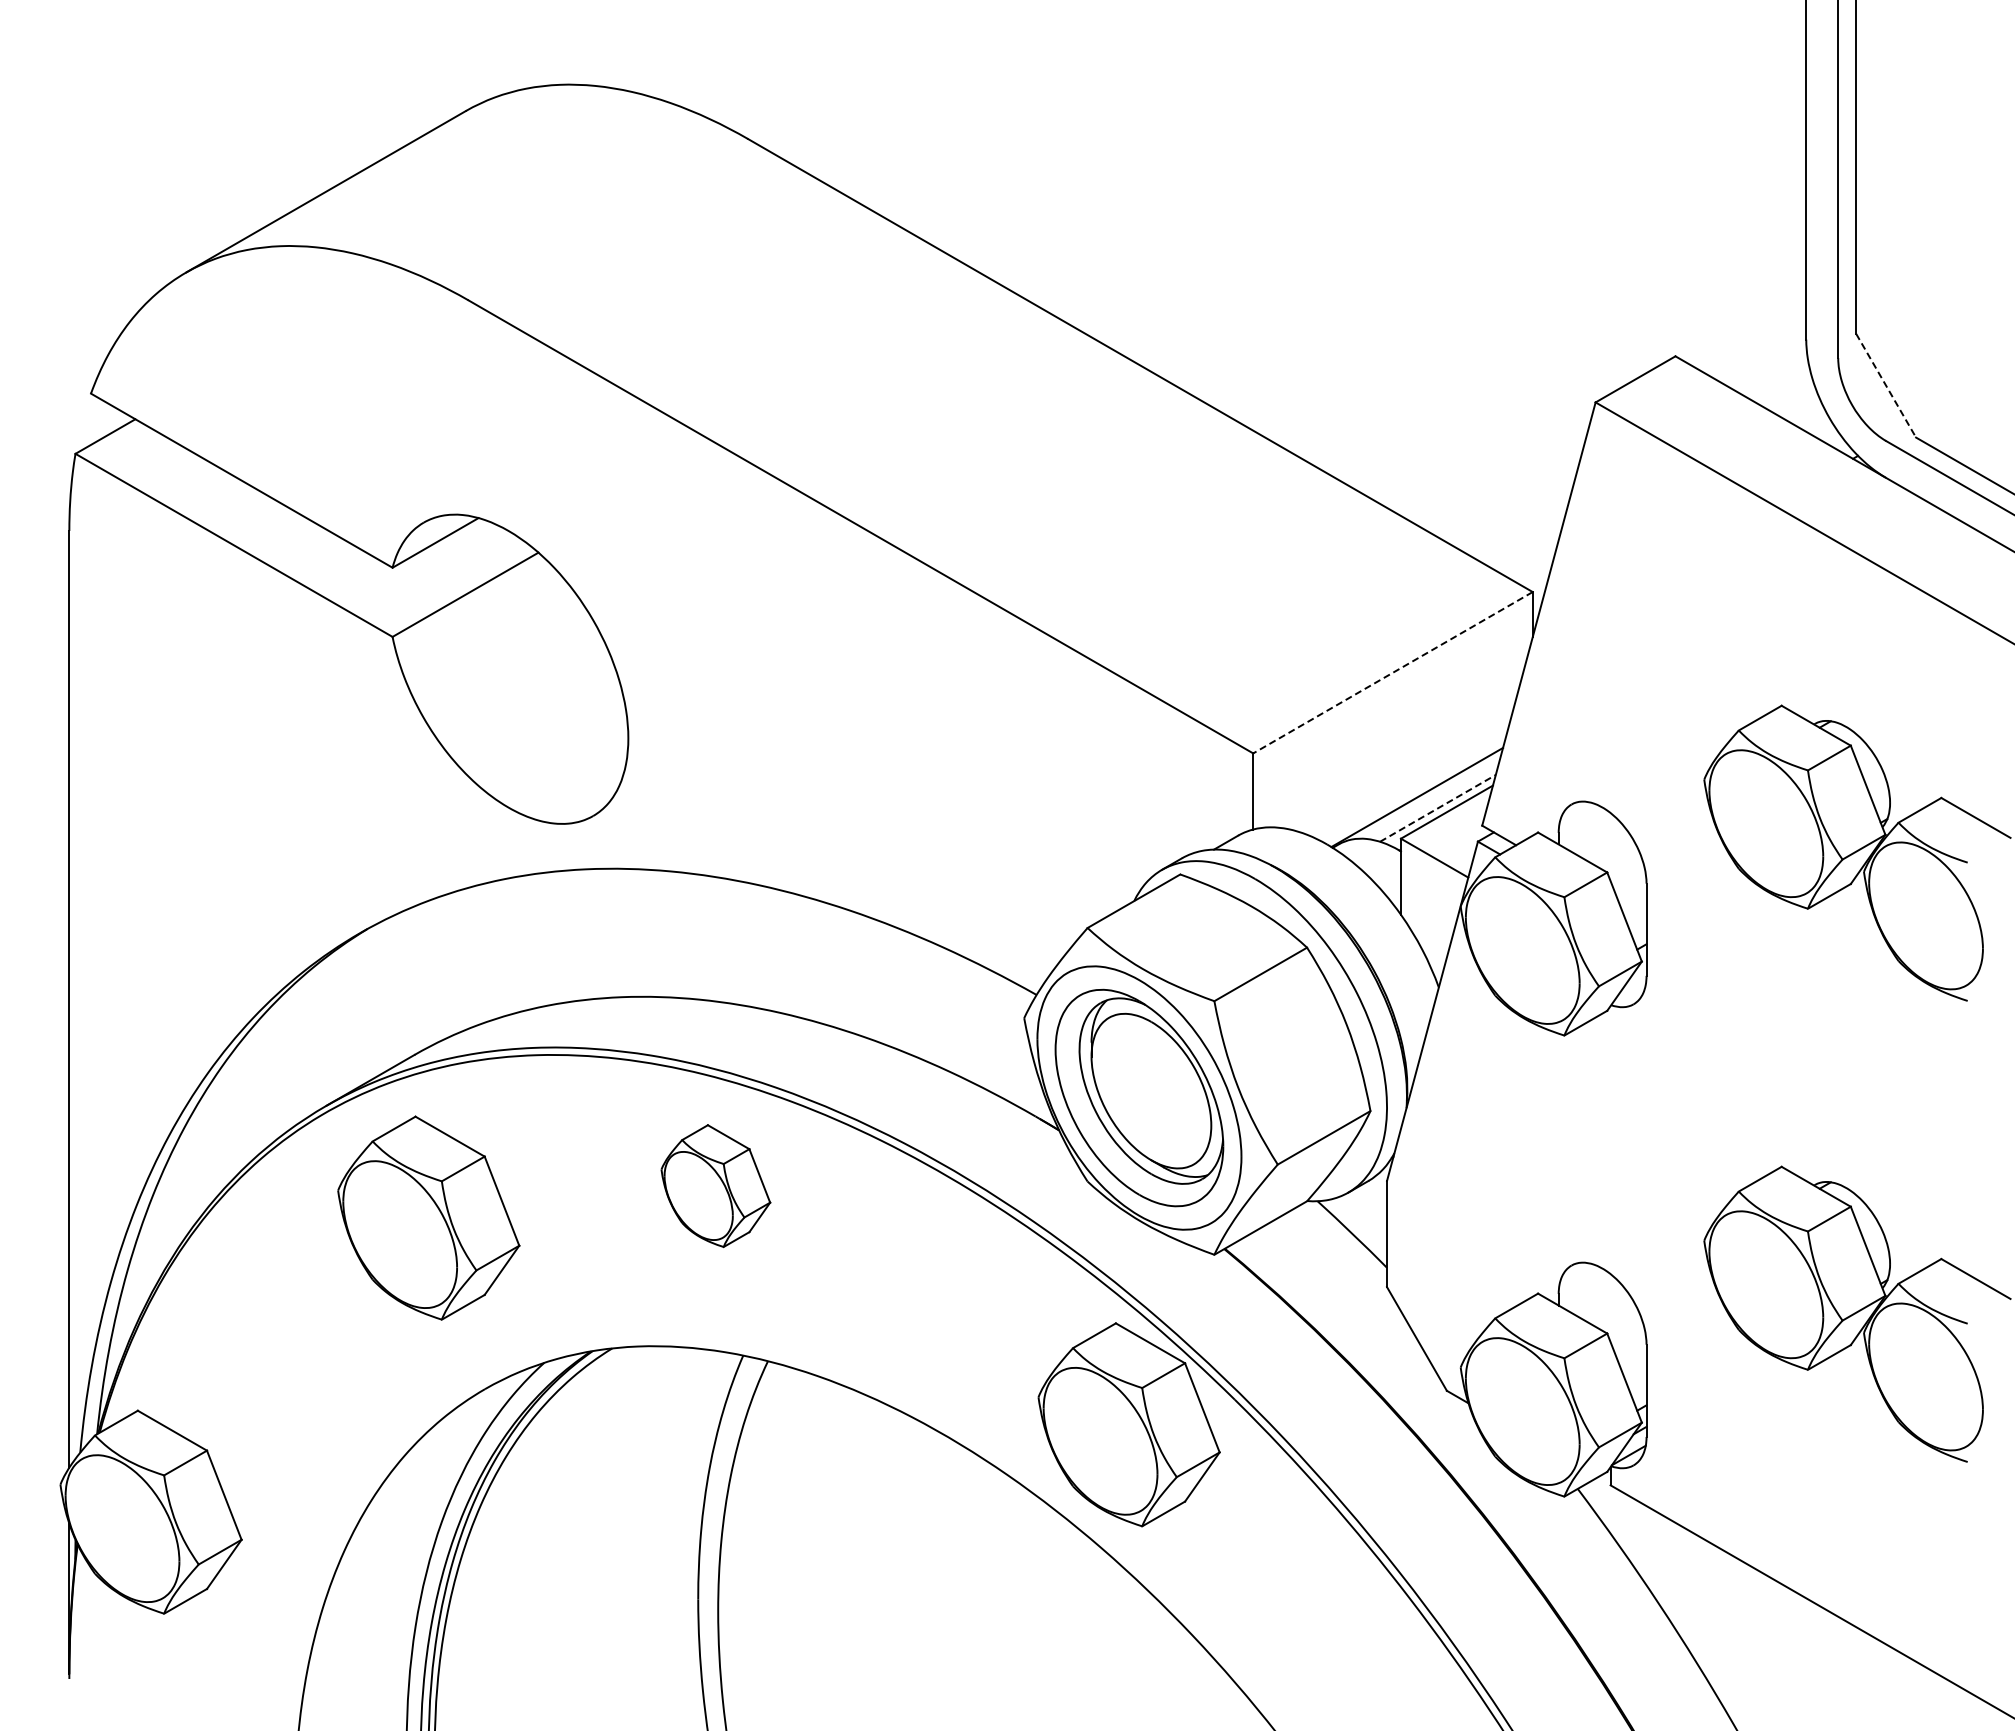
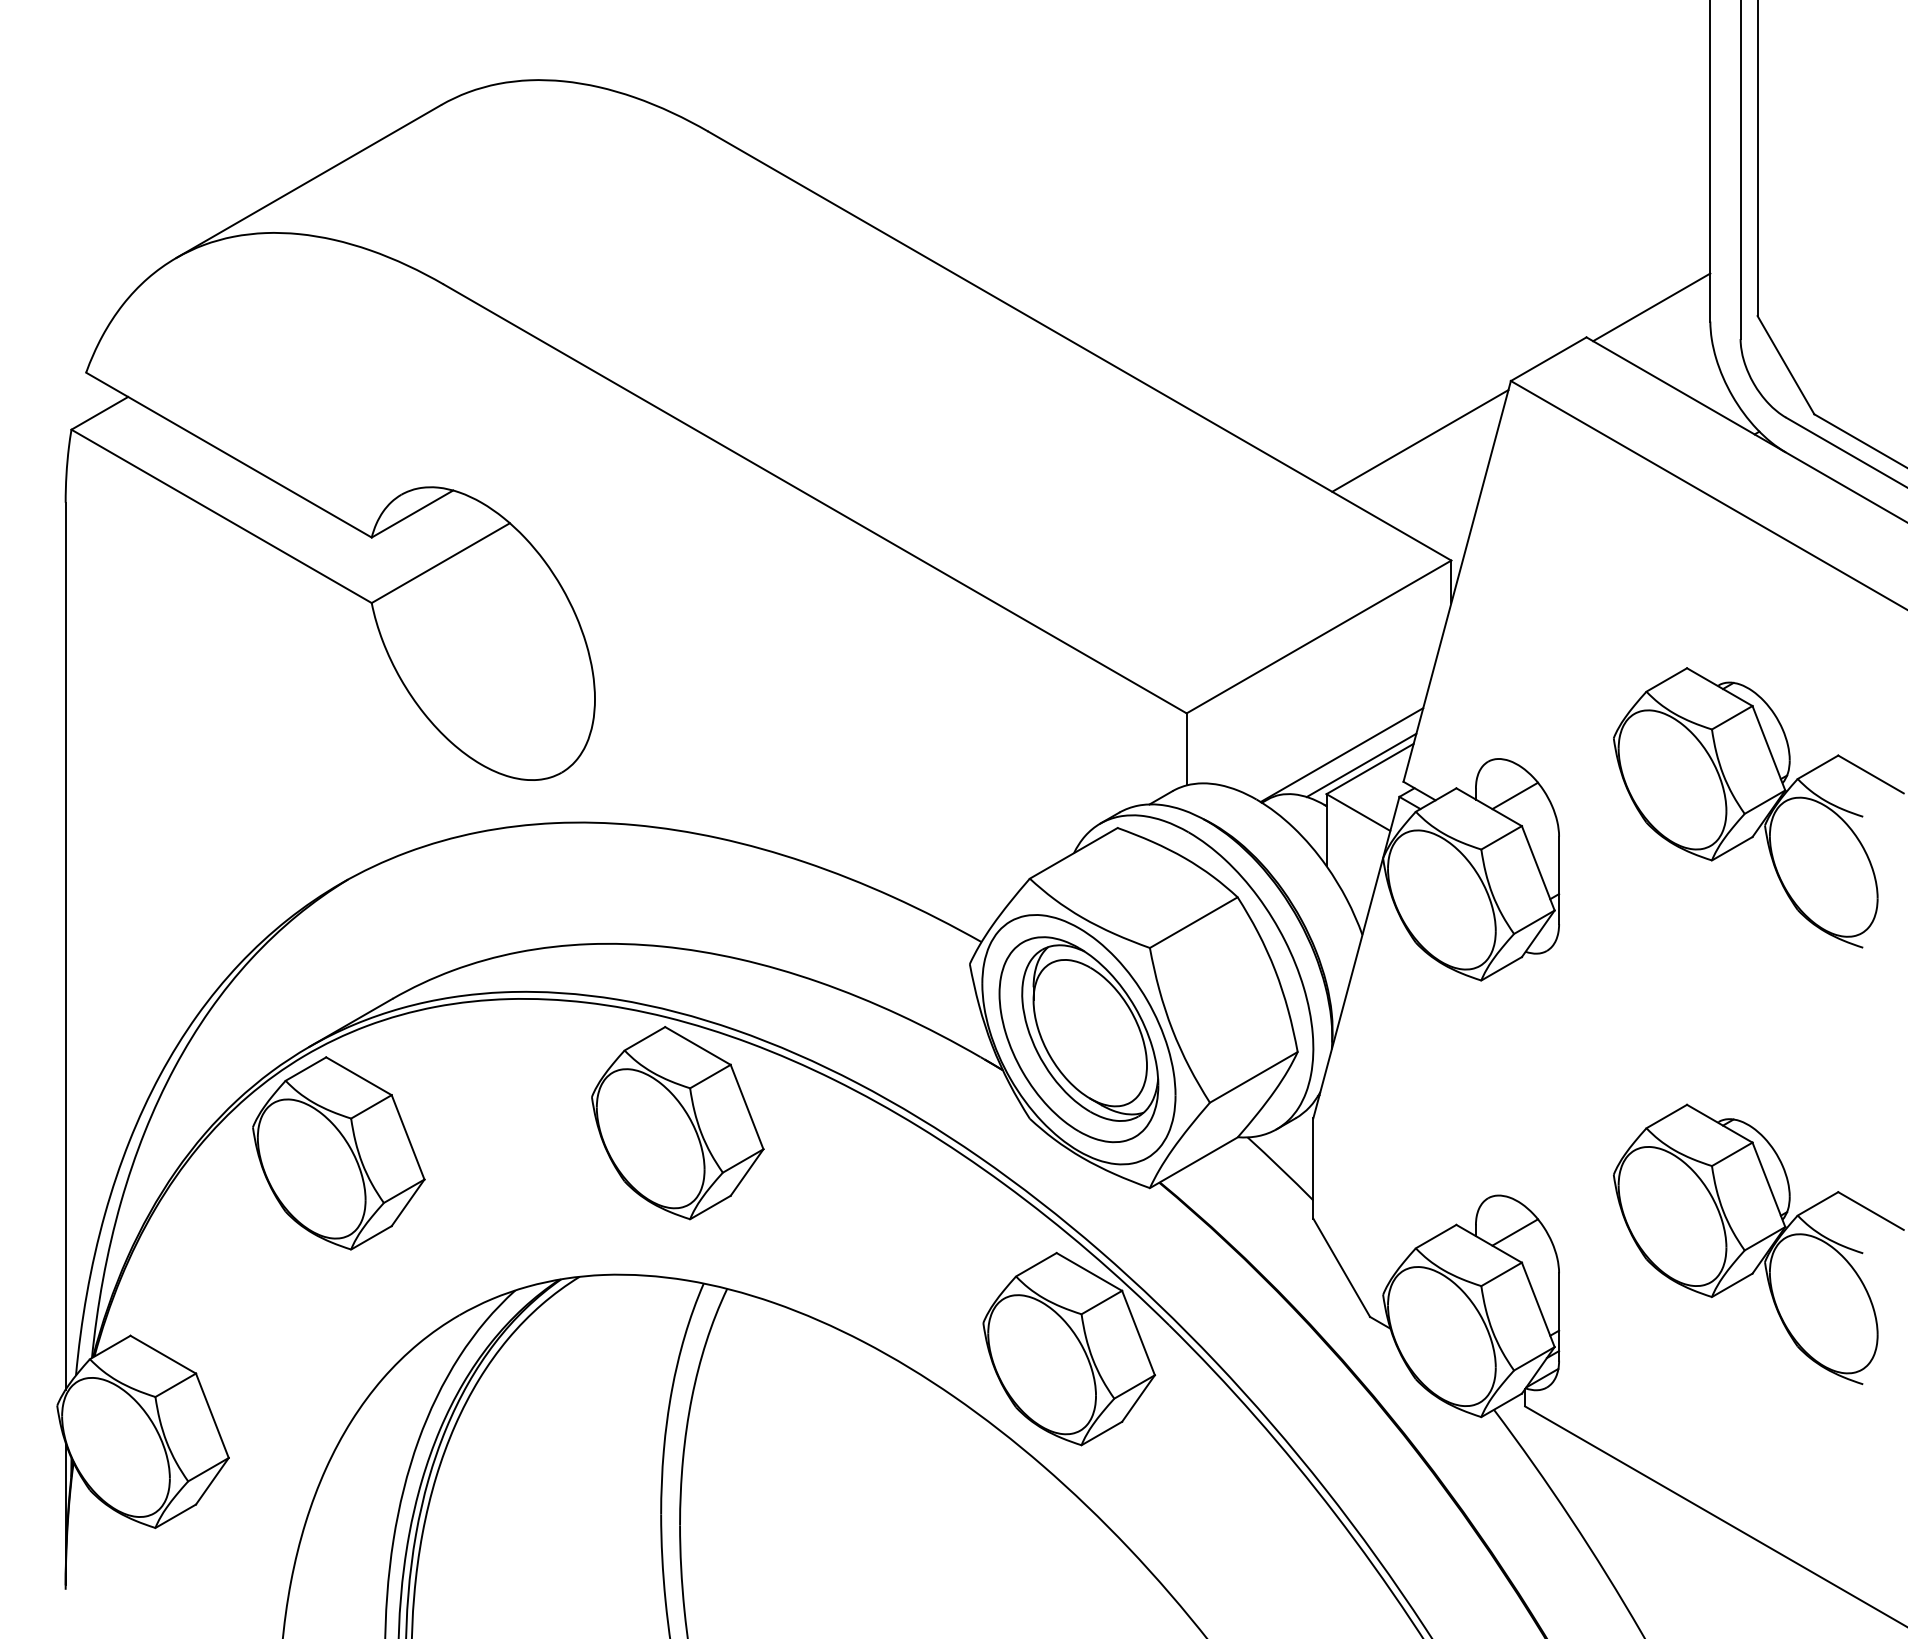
line: (1744, 324) -> (1651, 307), added
line: (1886, 385) -> (1786, 364), dashed -> solid
line: (1499, 465) -> (1419, 440), added
line: (1392, 672) -> (1318, 636), dashed -> solid
line: (1437, 808) -> (1361, 765), dashed -> solid
line: (1600, 840) -> (1515, 795), added
part: (715, 1185) -> (677, 1122), size x1.67
part: (428, 1217) -> (338, 1152), moved
line: (1600, 1301) -> (1515, 1232), added

